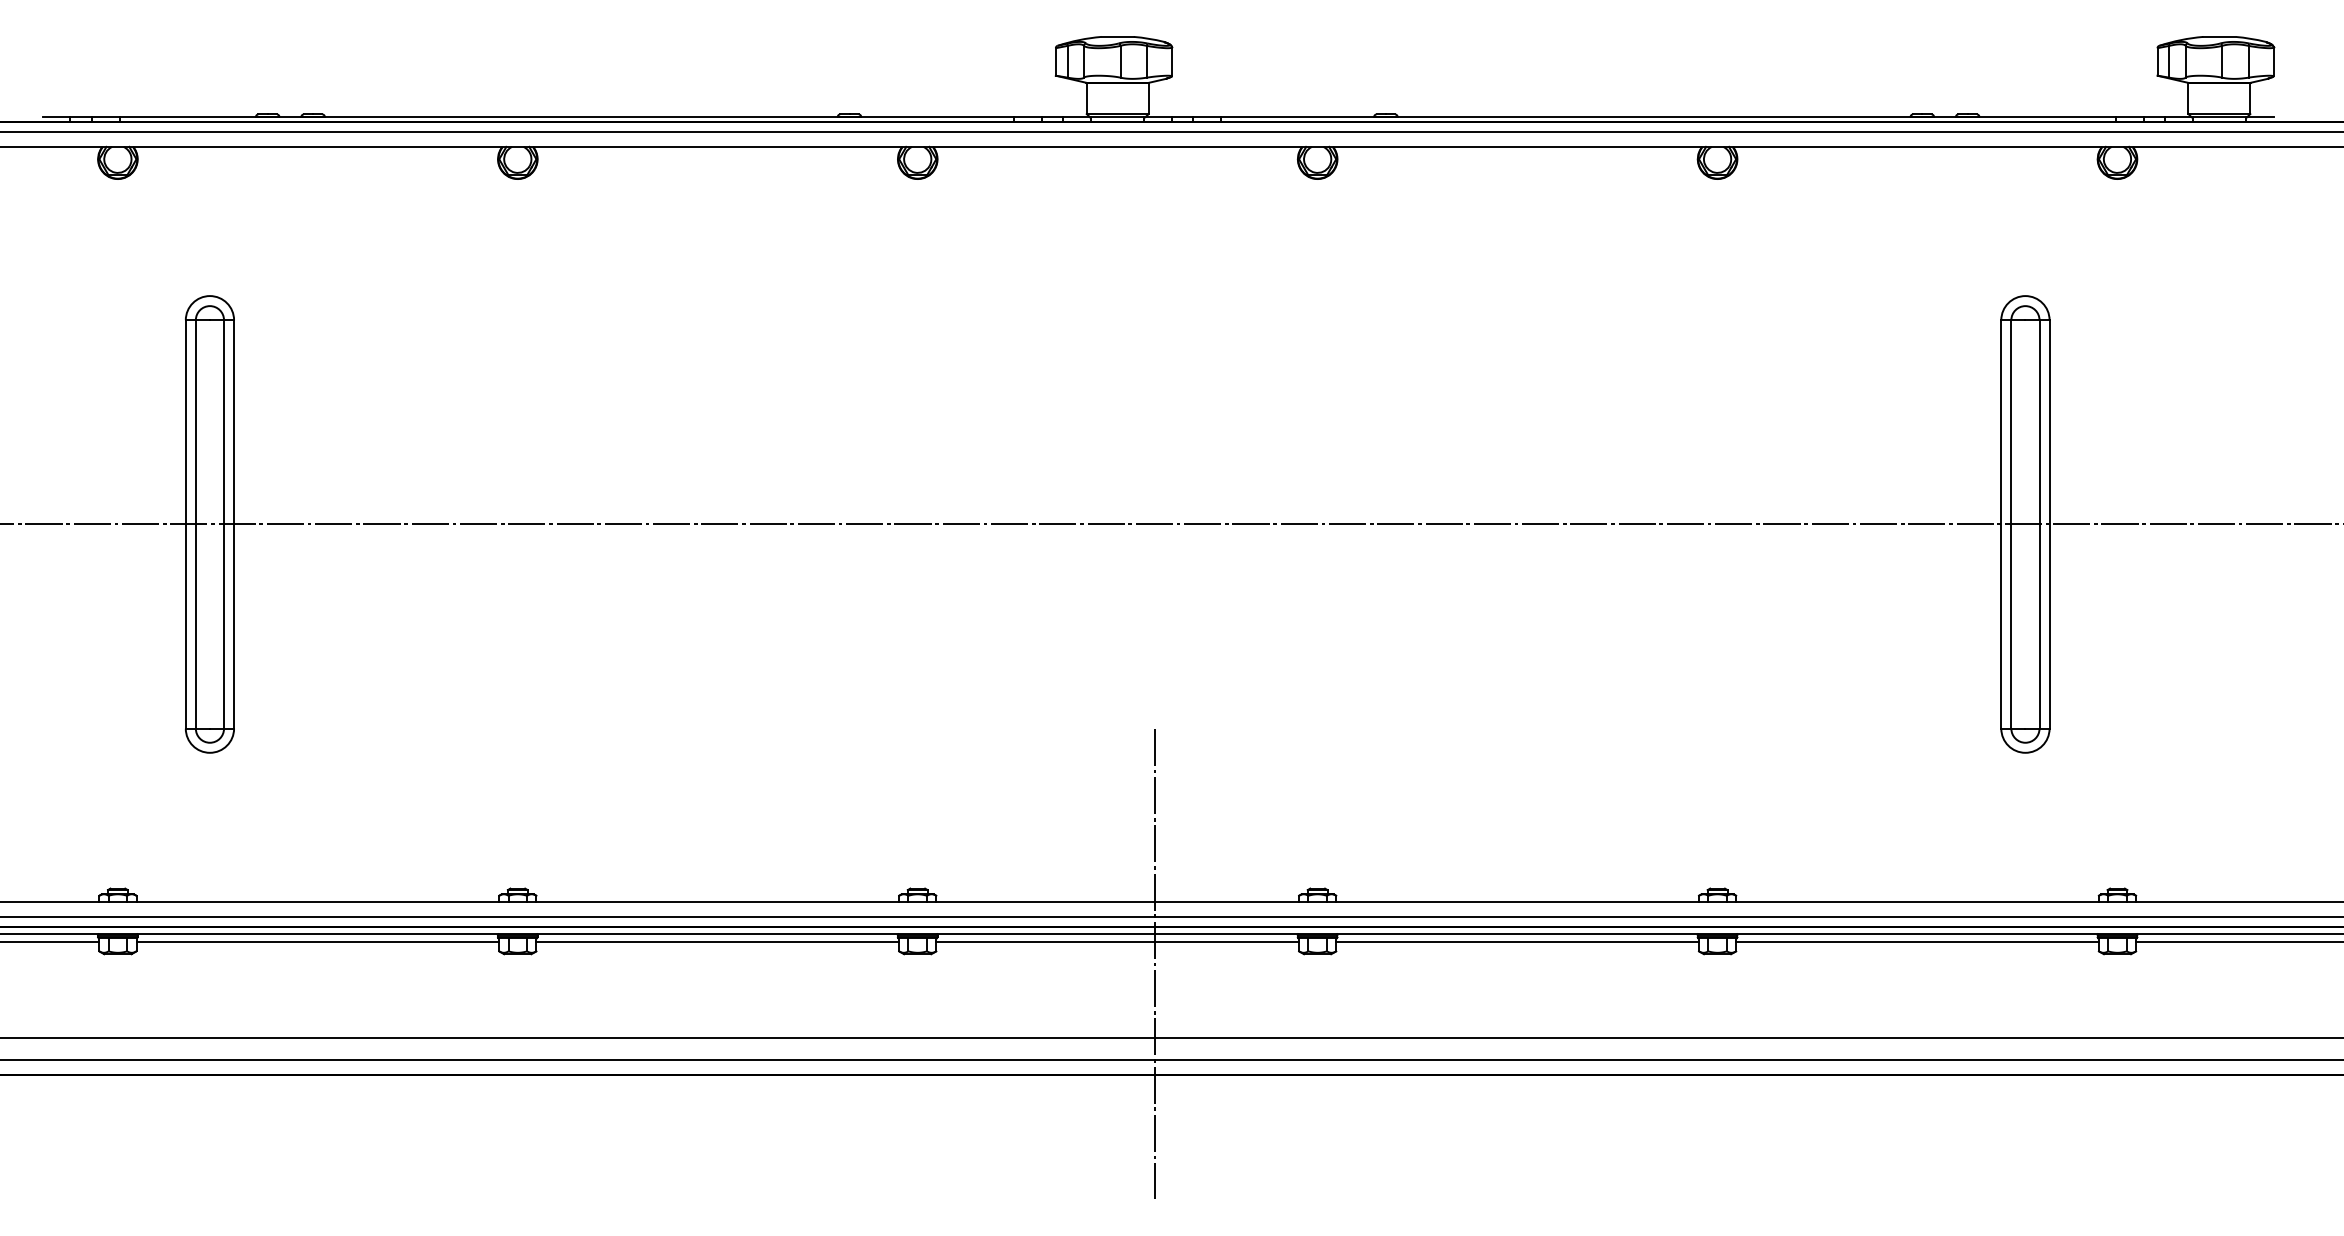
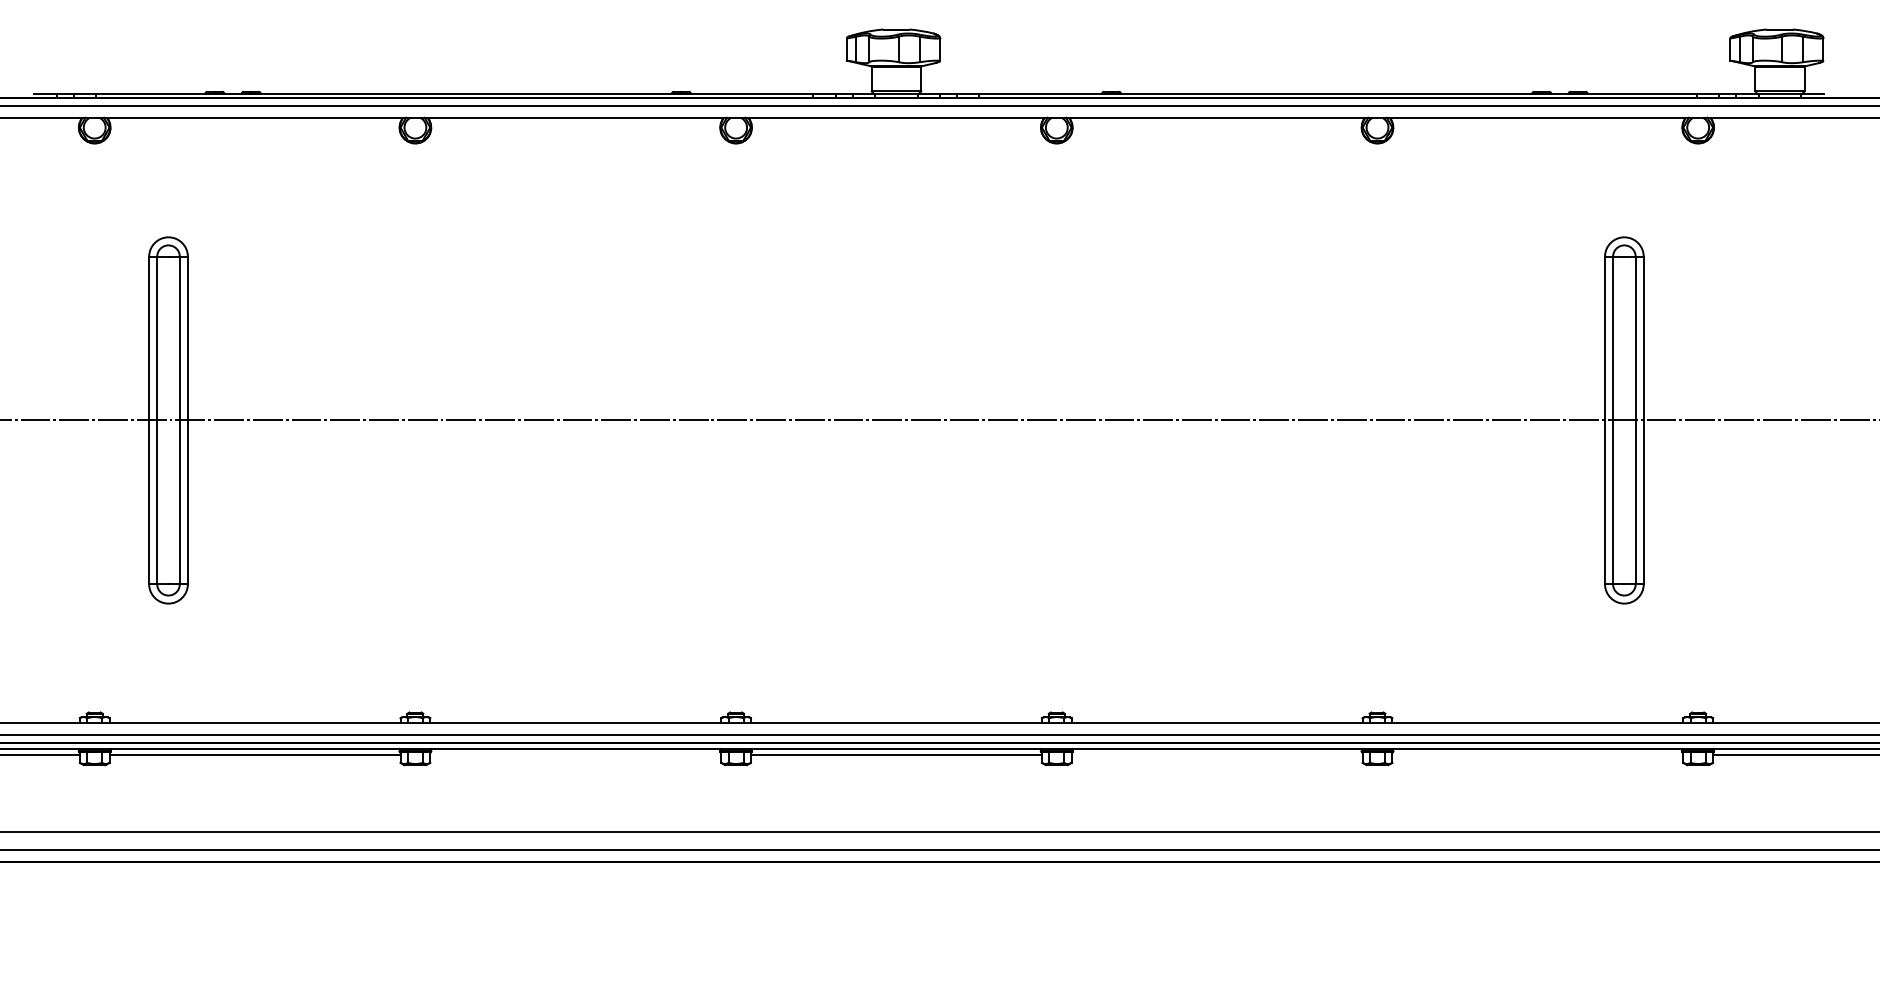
line: (717, 941) -> (575, 754), removed
line: (1517, 941) -> (1217, 754), removed
line: (1917, 941) -> (1537, 754), removed
line: (1154, 963) -> (925, 772), removed

